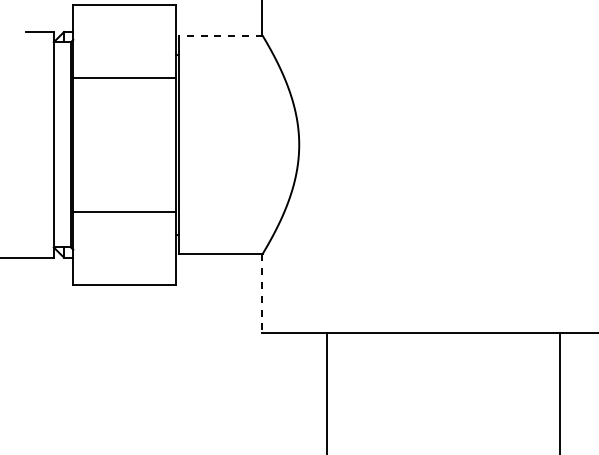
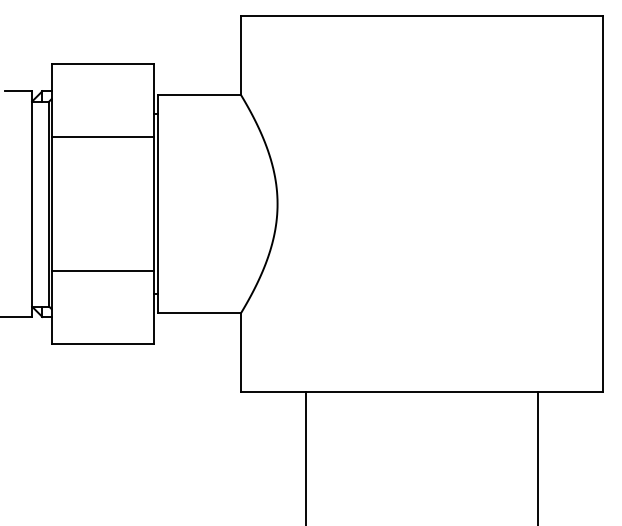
line: (221, 36) -> (199, 95), dashed -> solid
line: (262, 294) -> (240, 353), dashed -> solid

